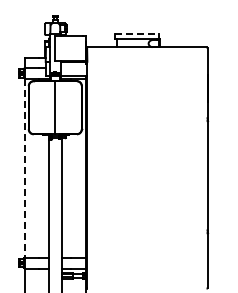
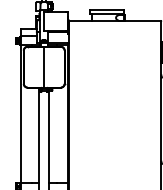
line: (137, 34) -> (107, 10), dashed -> solid
line: (24, 168) -> (20, 113), dashed -> solid

